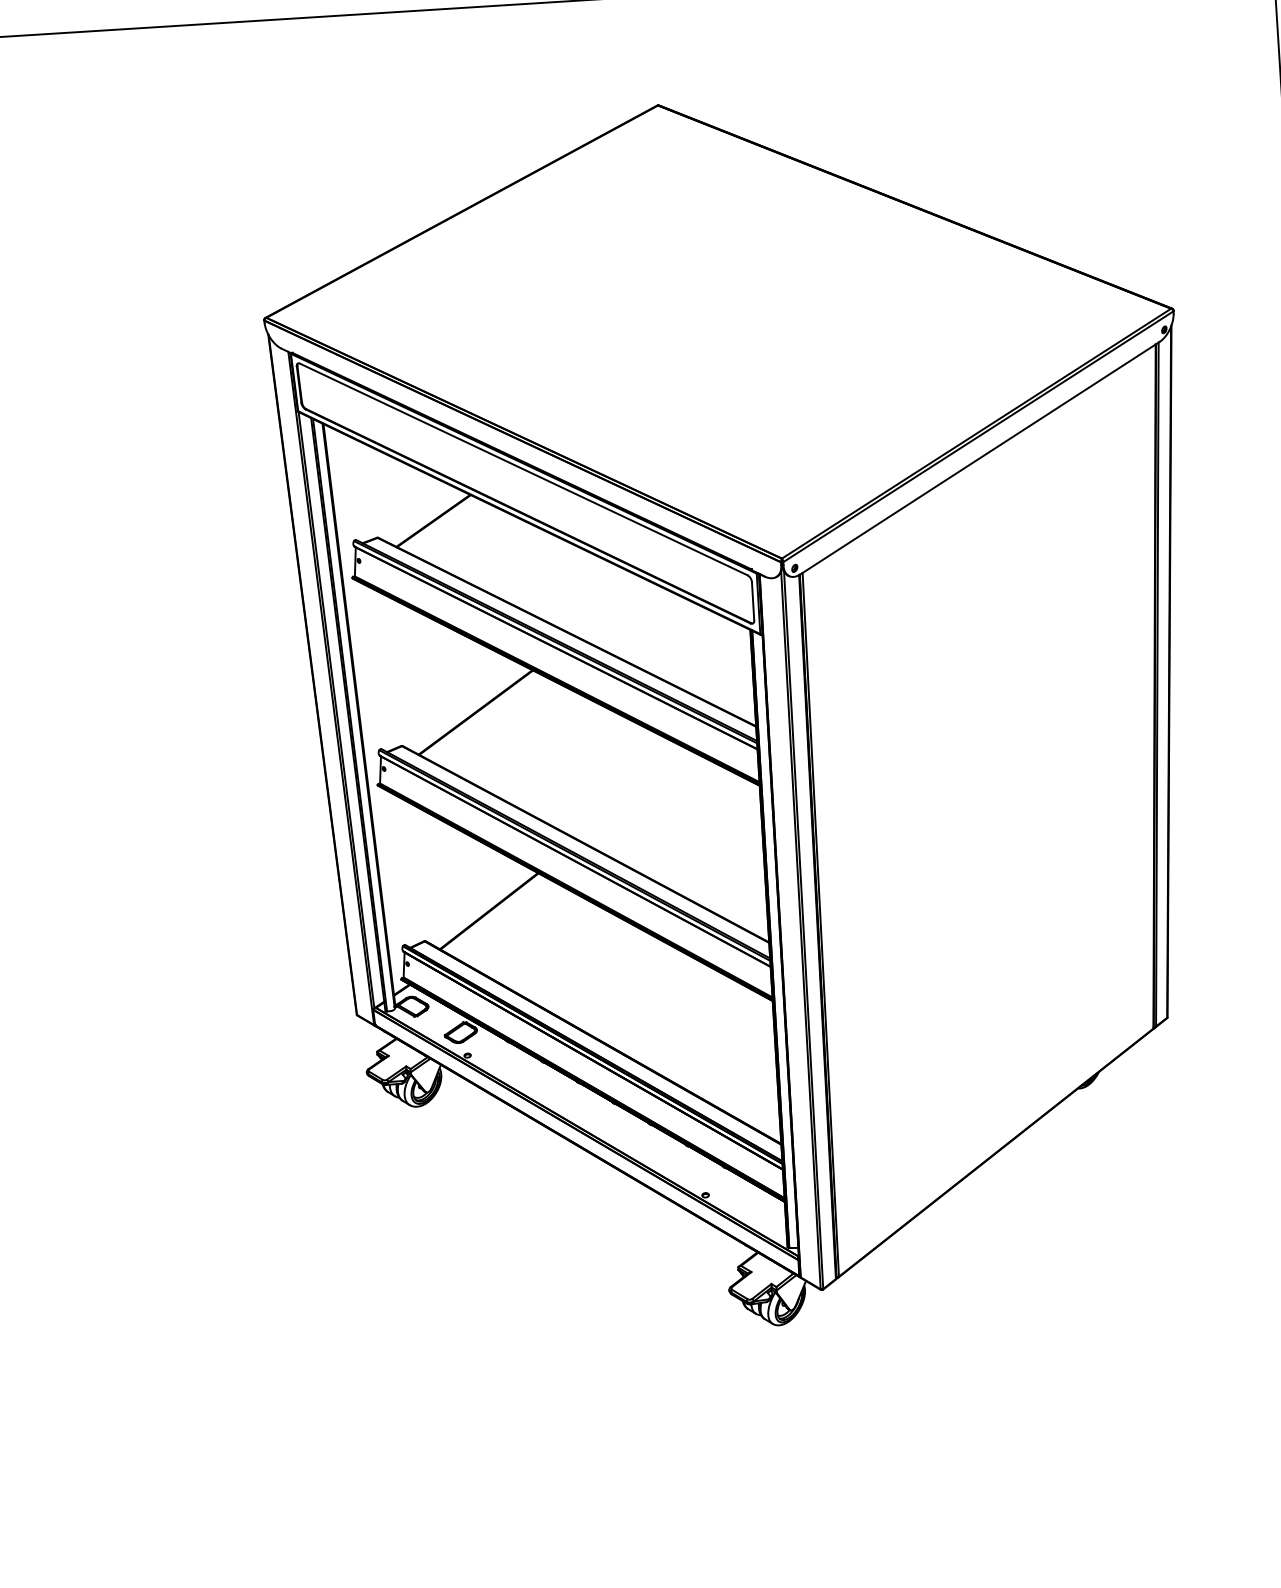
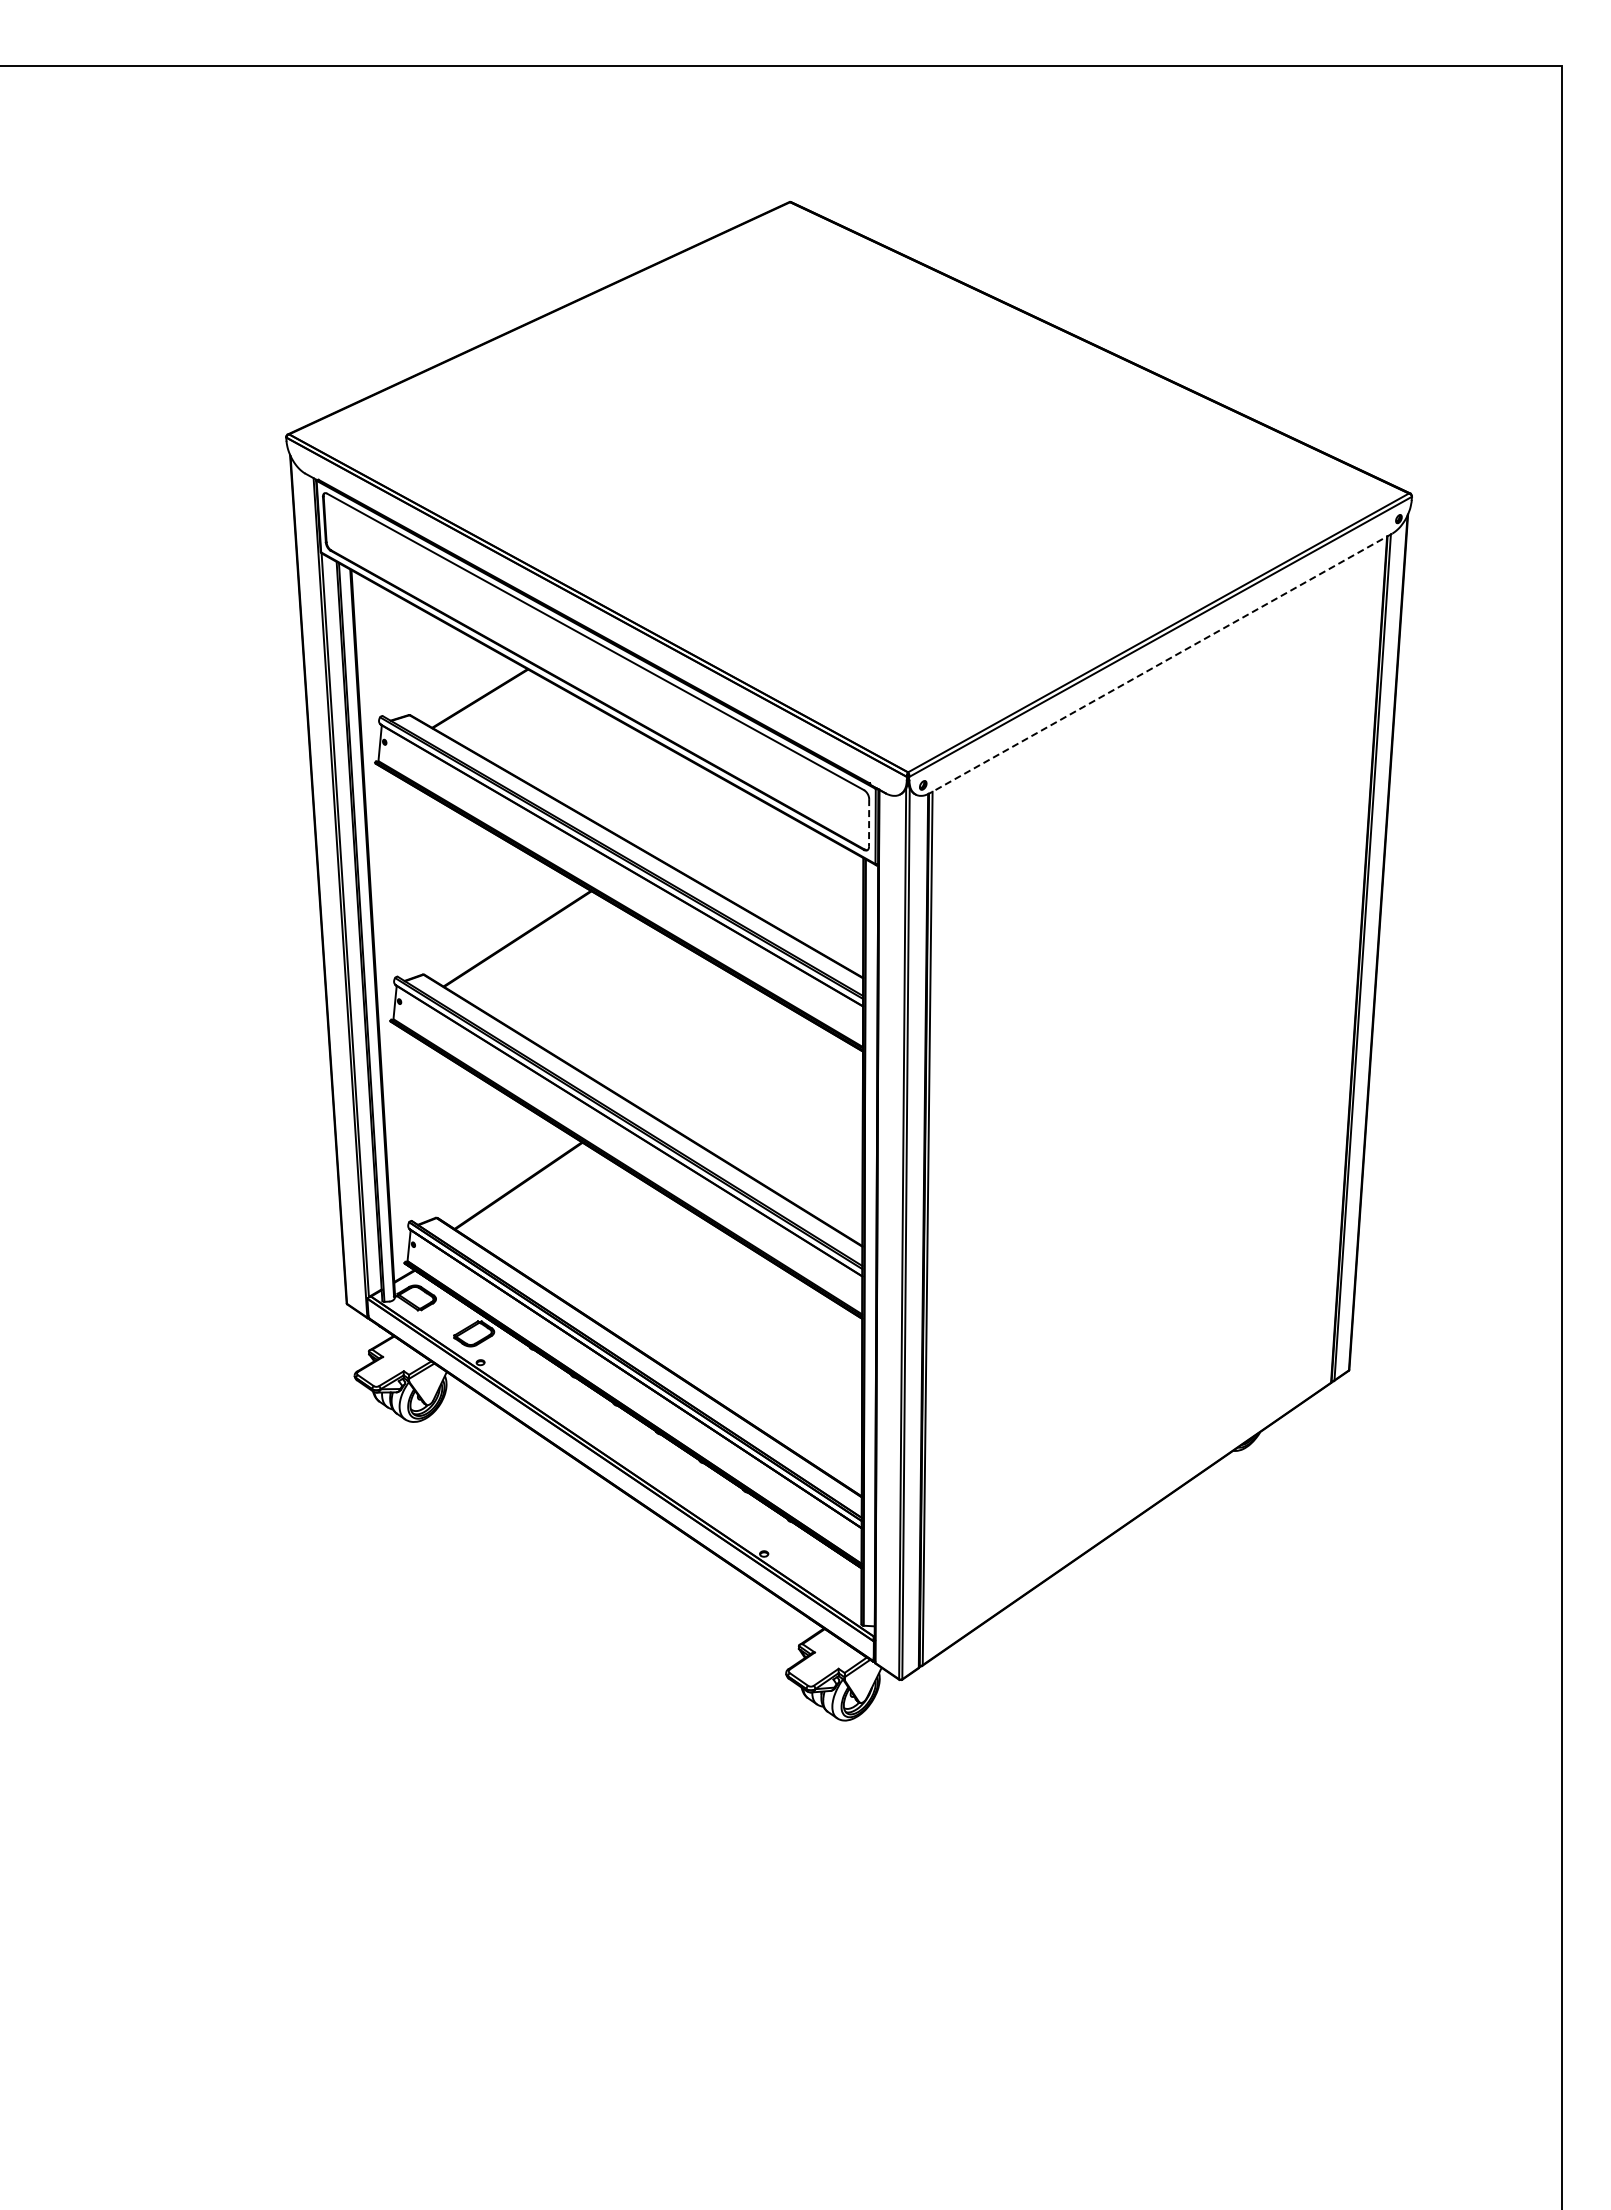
line: (979, 458) -> (1160, 663), solid -> dashed
line: (753, 600) -> (869, 822), solid -> dashed

